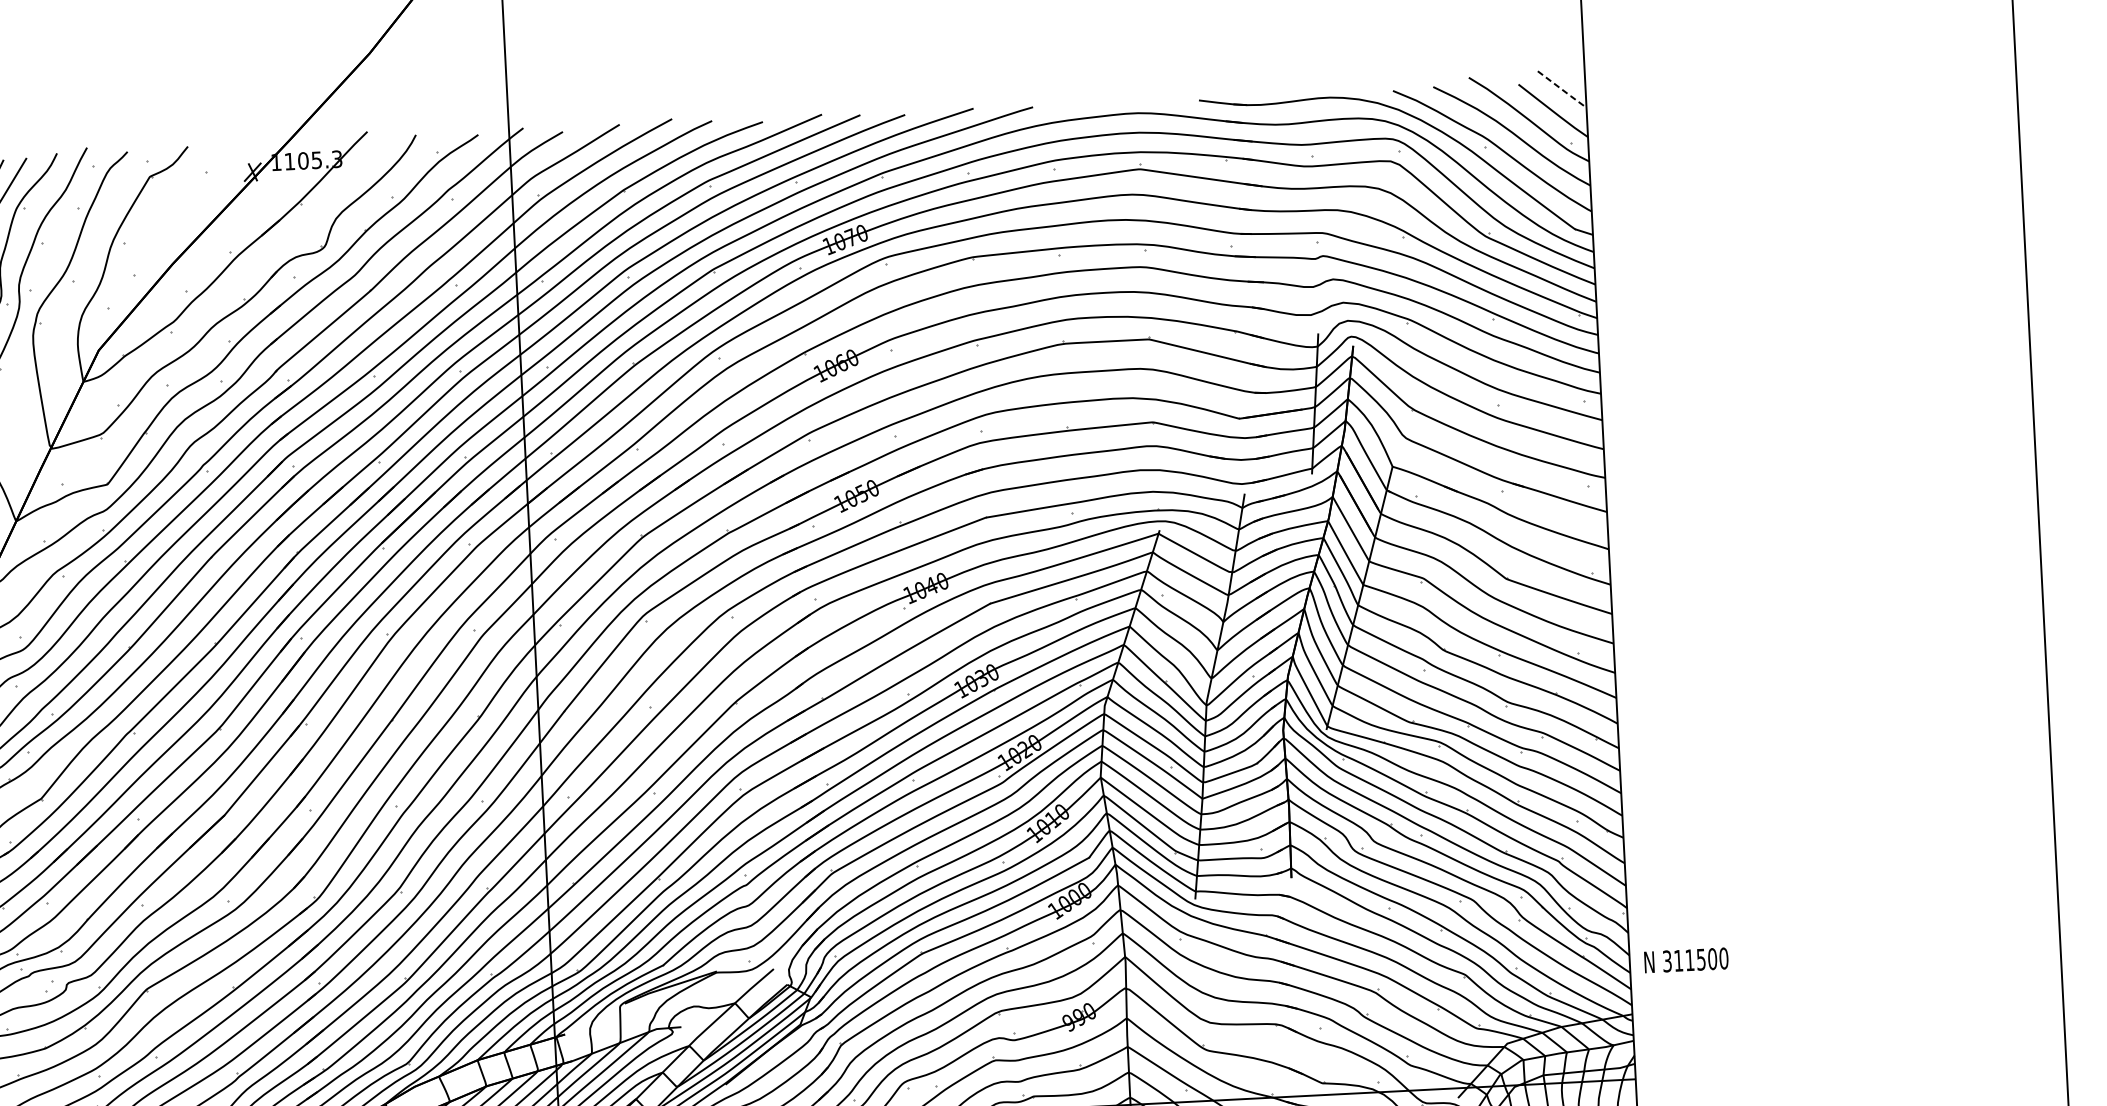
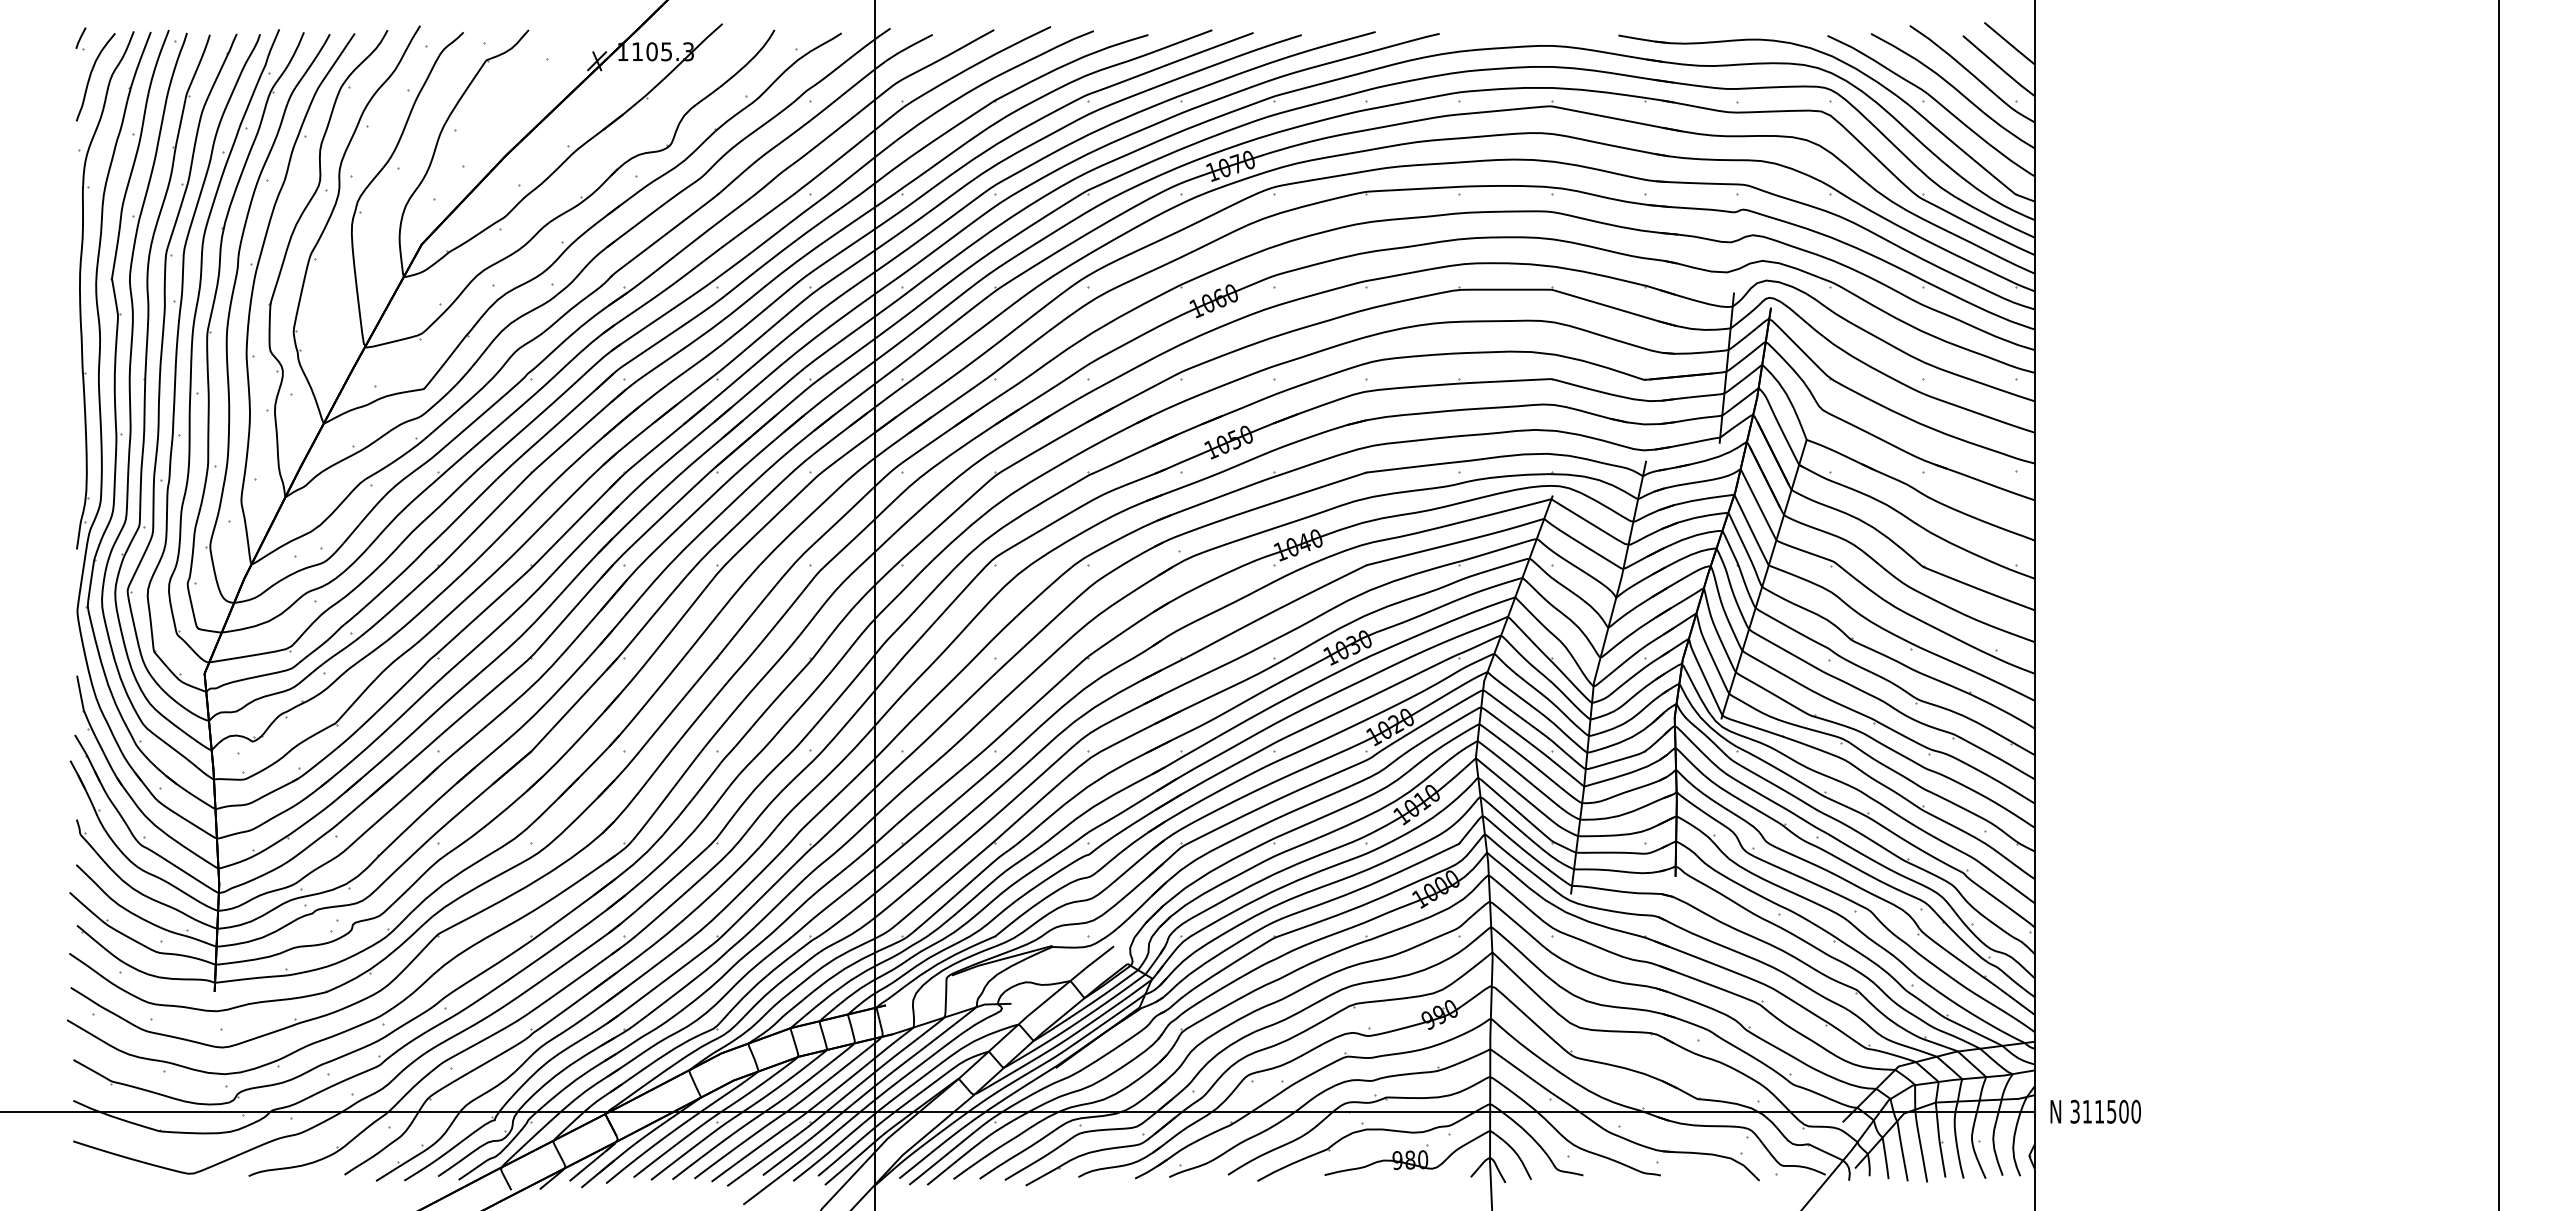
line: (1563, 90) -> (2010, 44), dashed -> solid
text: (1686, 960) -> (2095, 1111), moved

